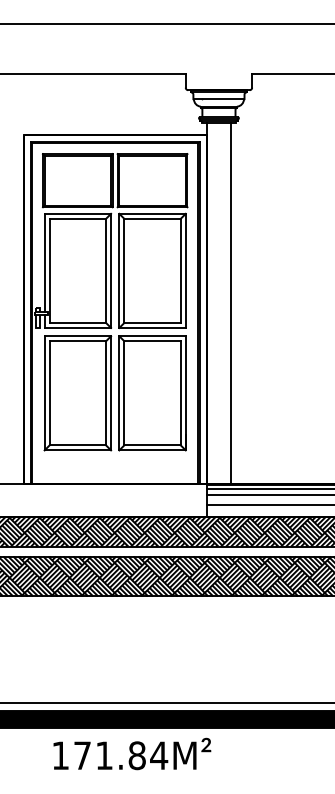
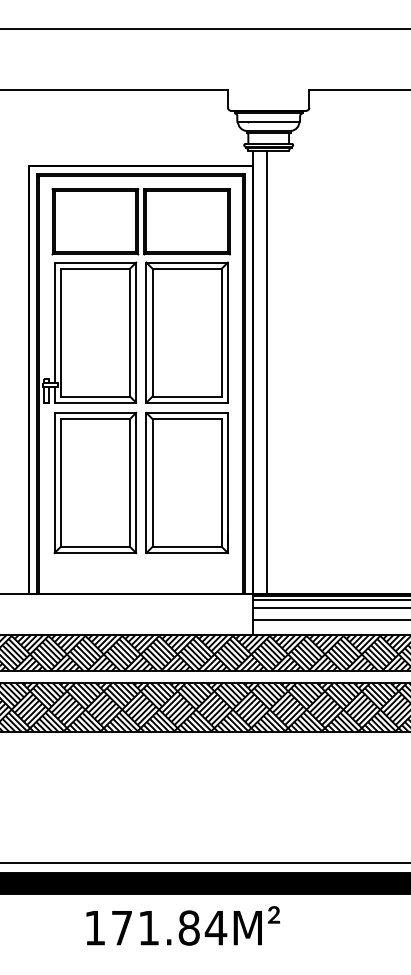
line: (231, 302) -> (266, 371), moved
text: (132, 753) -> (183, 925), moved

